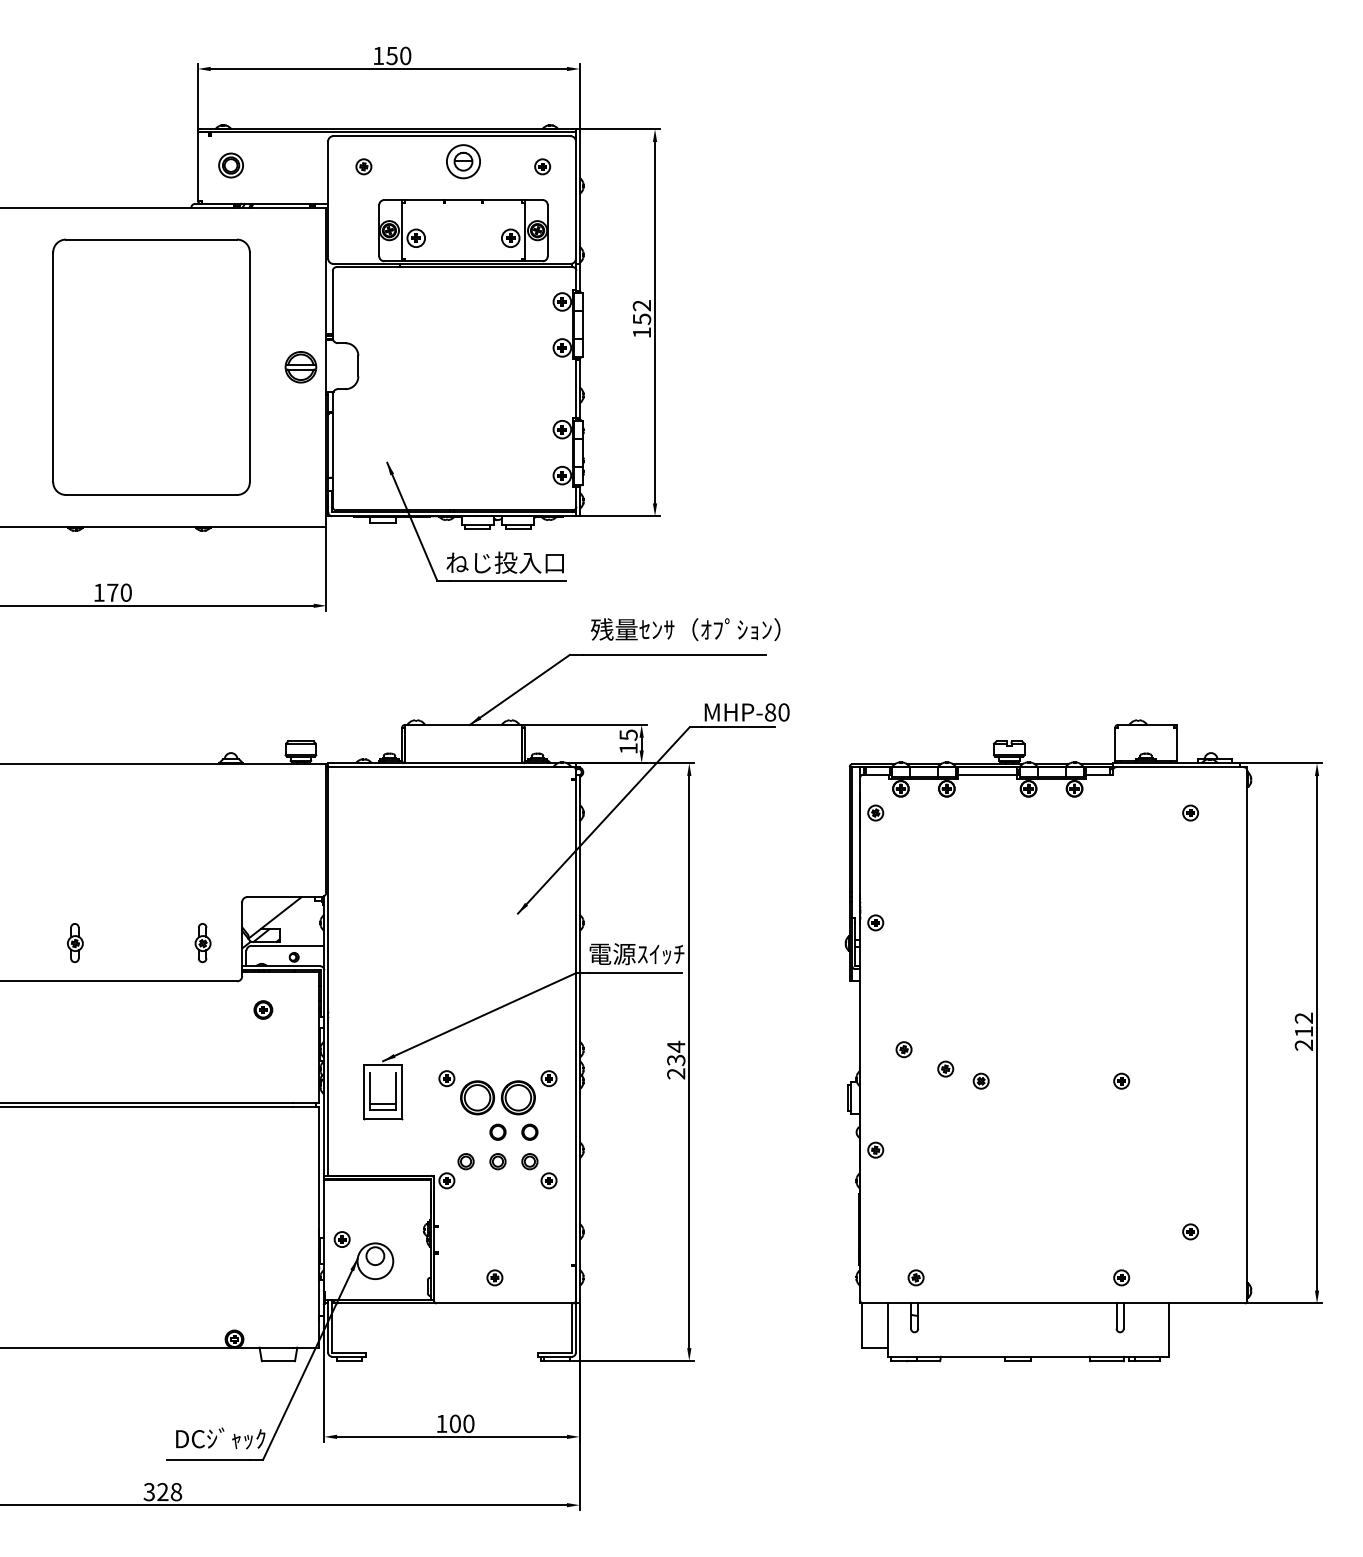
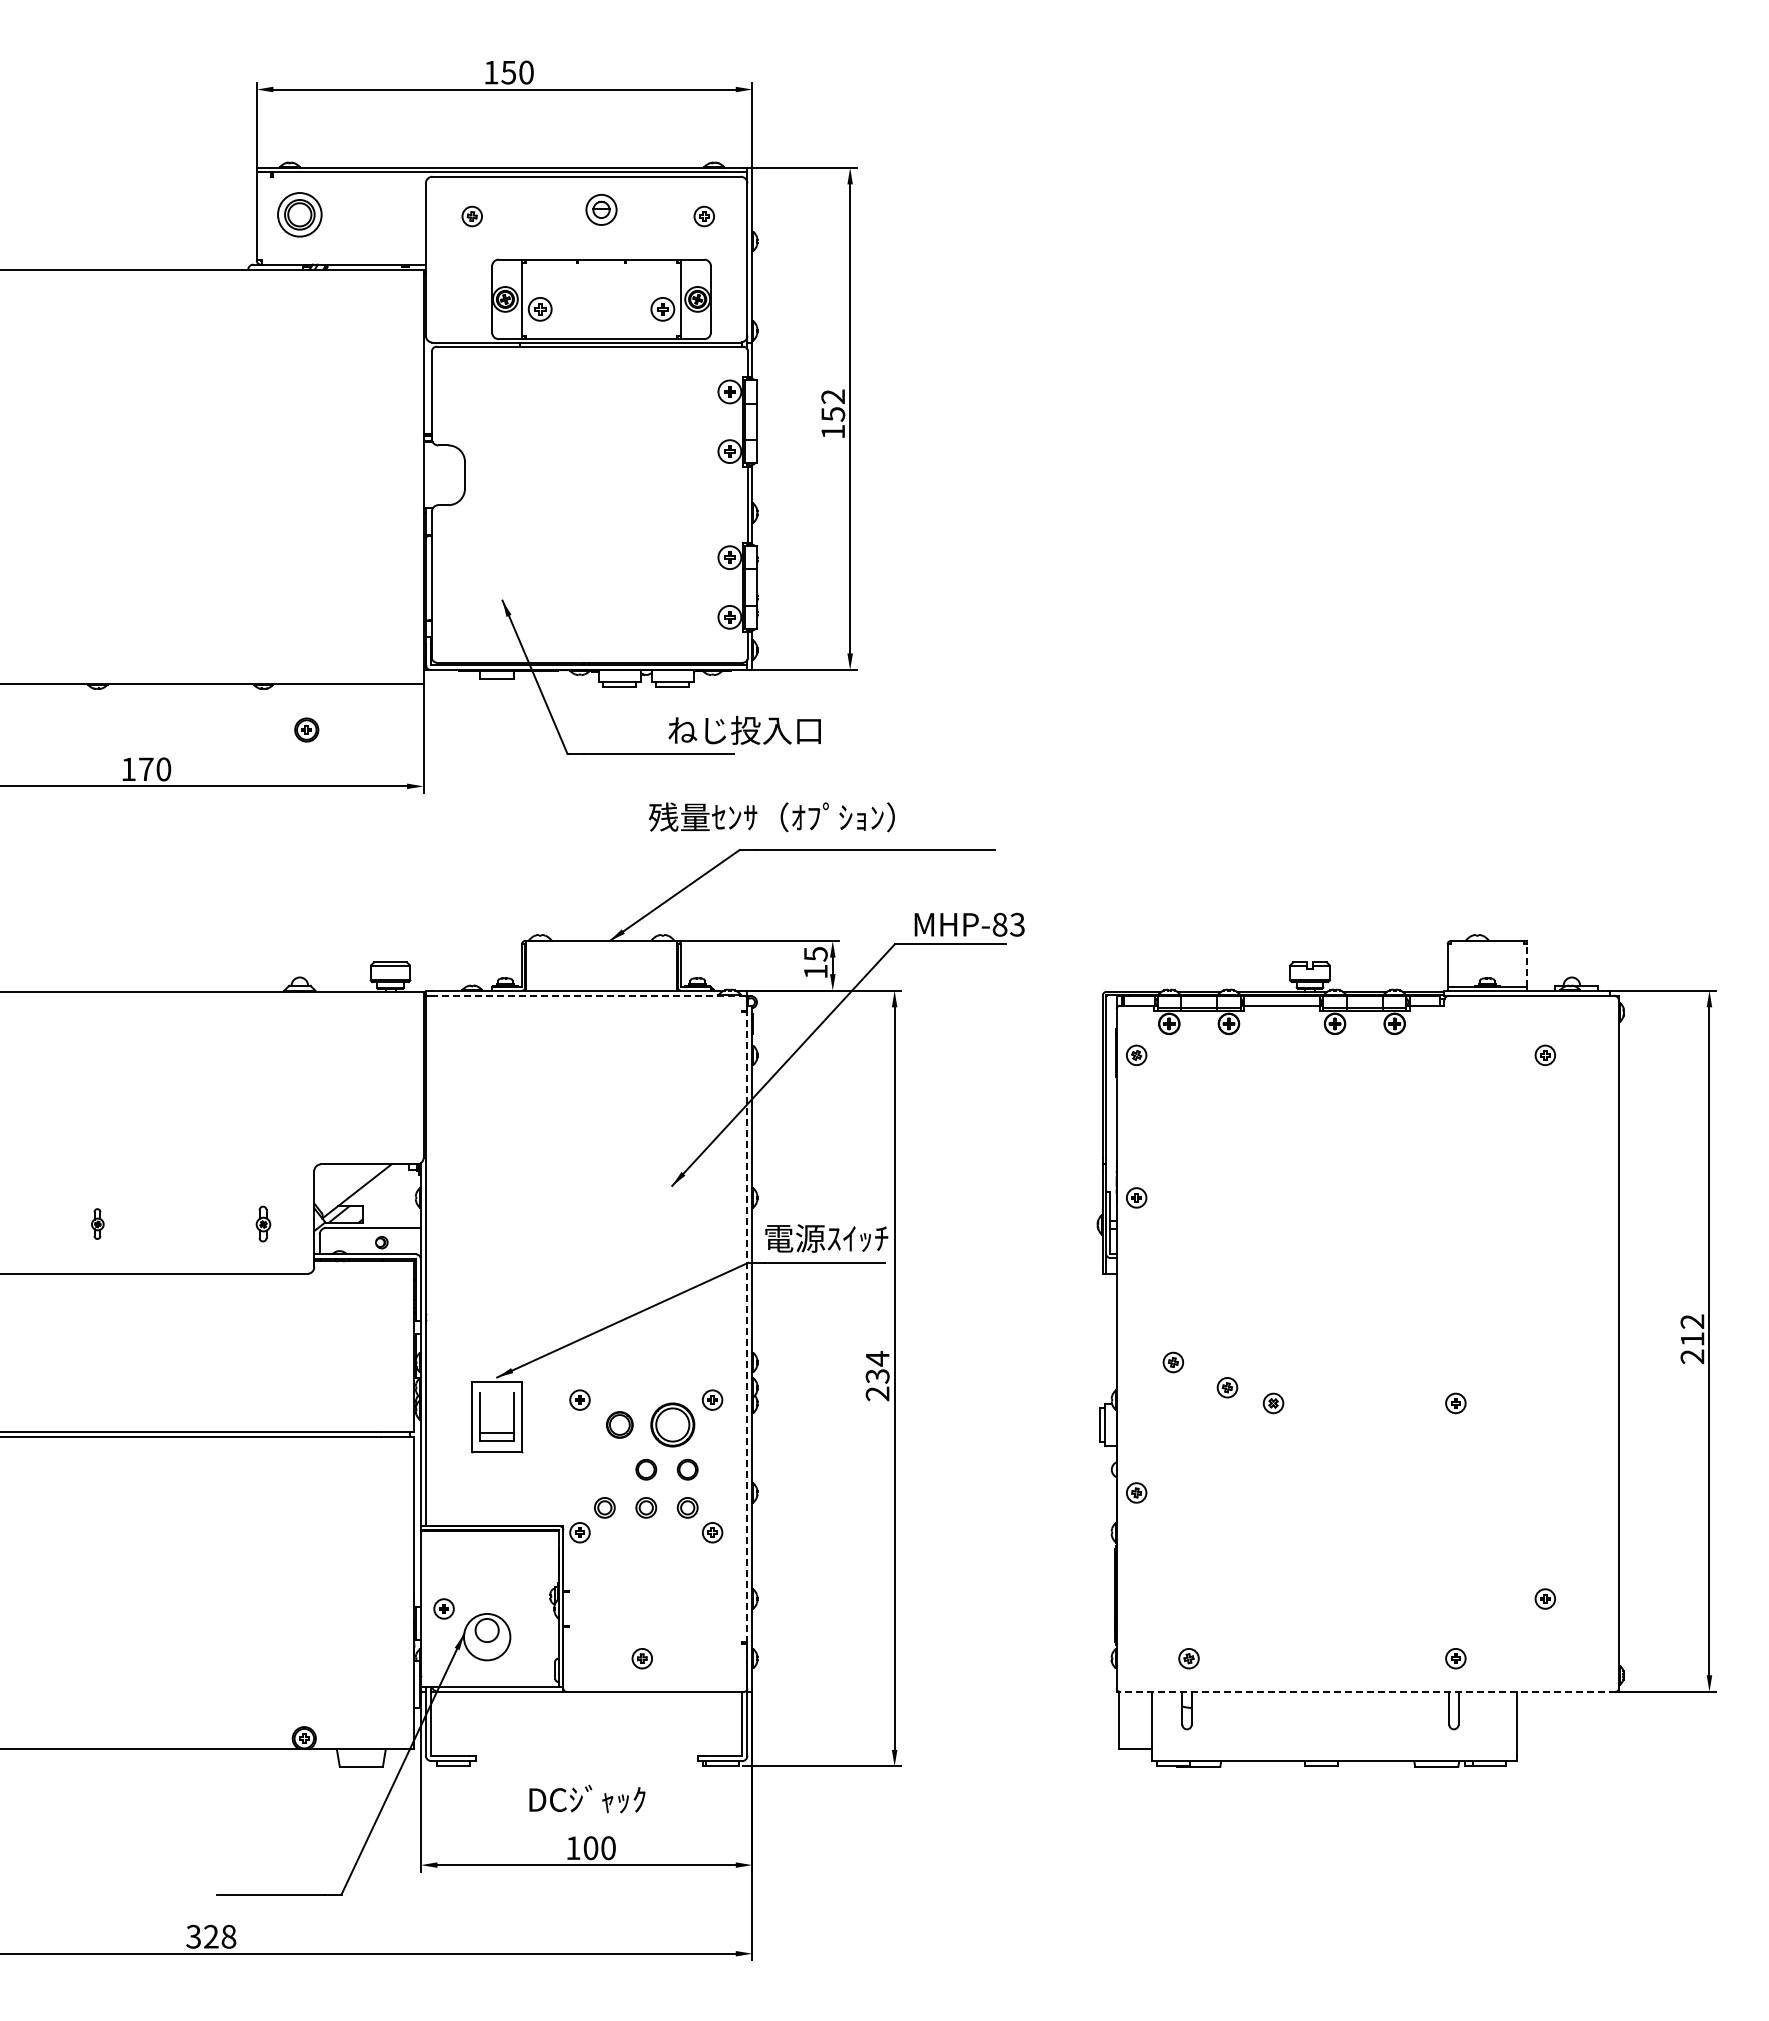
part: (463, 161) -> (601, 209), size x0.7
part: (230, 165) -> (299, 214), size x1.4
part: (151, 367) -> (196, 476), removed
part: (300, 367) -> (390, 476), removed
text: (505, 562) -> (744, 729), moved
text: (685, 629) -> (771, 817), moved
text: (783, 712) -> (1017, 924), MHP-80 -> MHP-83
line: (1176, 743) -> (1527, 965), solid -> dashed
line: (452, 766) -> (587, 995), solid -> dashed
part: (75, 942) -> (97, 1223), size x0.6
part: (203, 942) -> (263, 1223), size x0.7
part: (263, 1009) -> (306, 729), moved
line: (575, 1038) -> (747, 1348), solid -> dashed
part: (477, 1097) -> (619, 1424), size x0.6
line: (1053, 1303) -> (1367, 1691), solid -> dashed
text: (220, 1437) -> (587, 1798), moved

